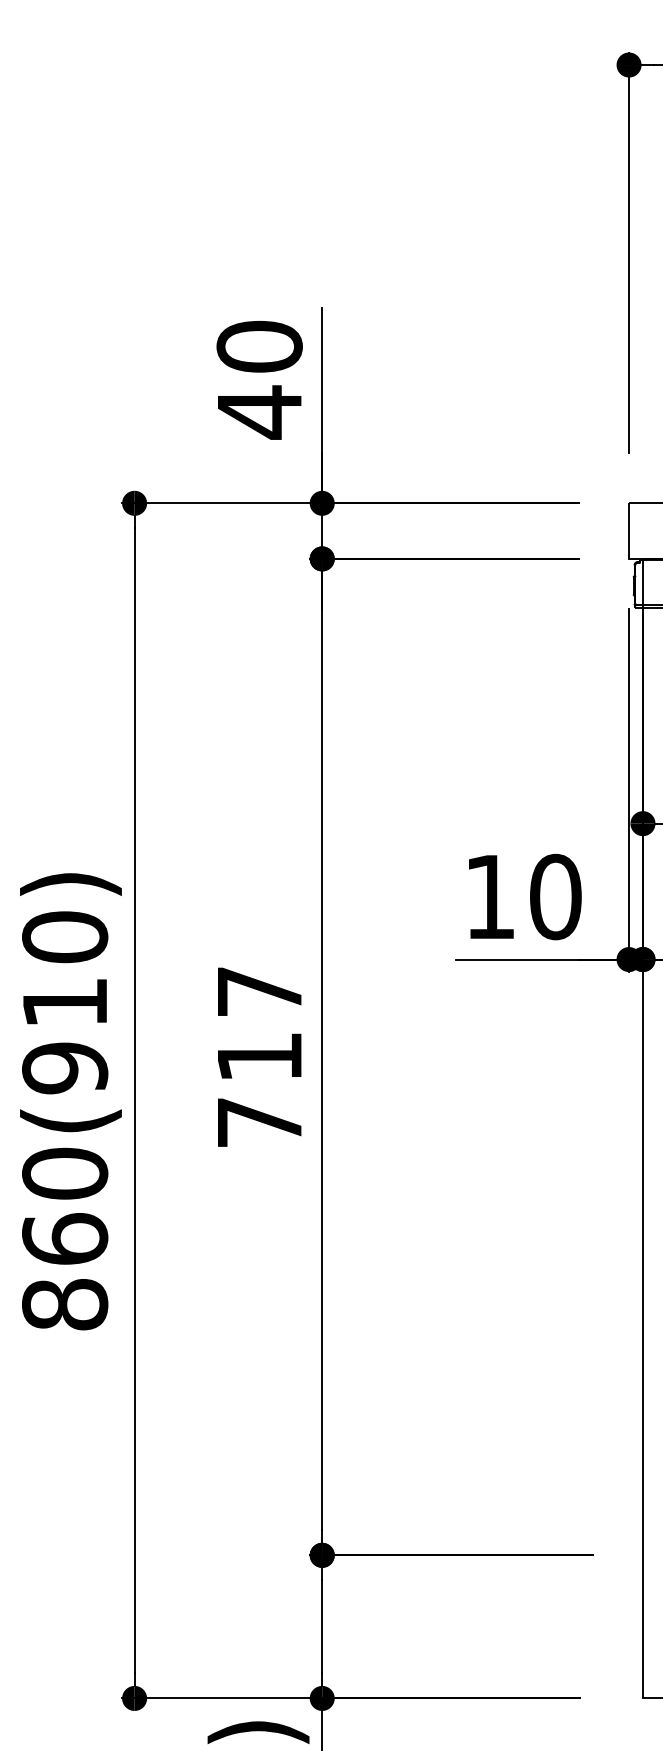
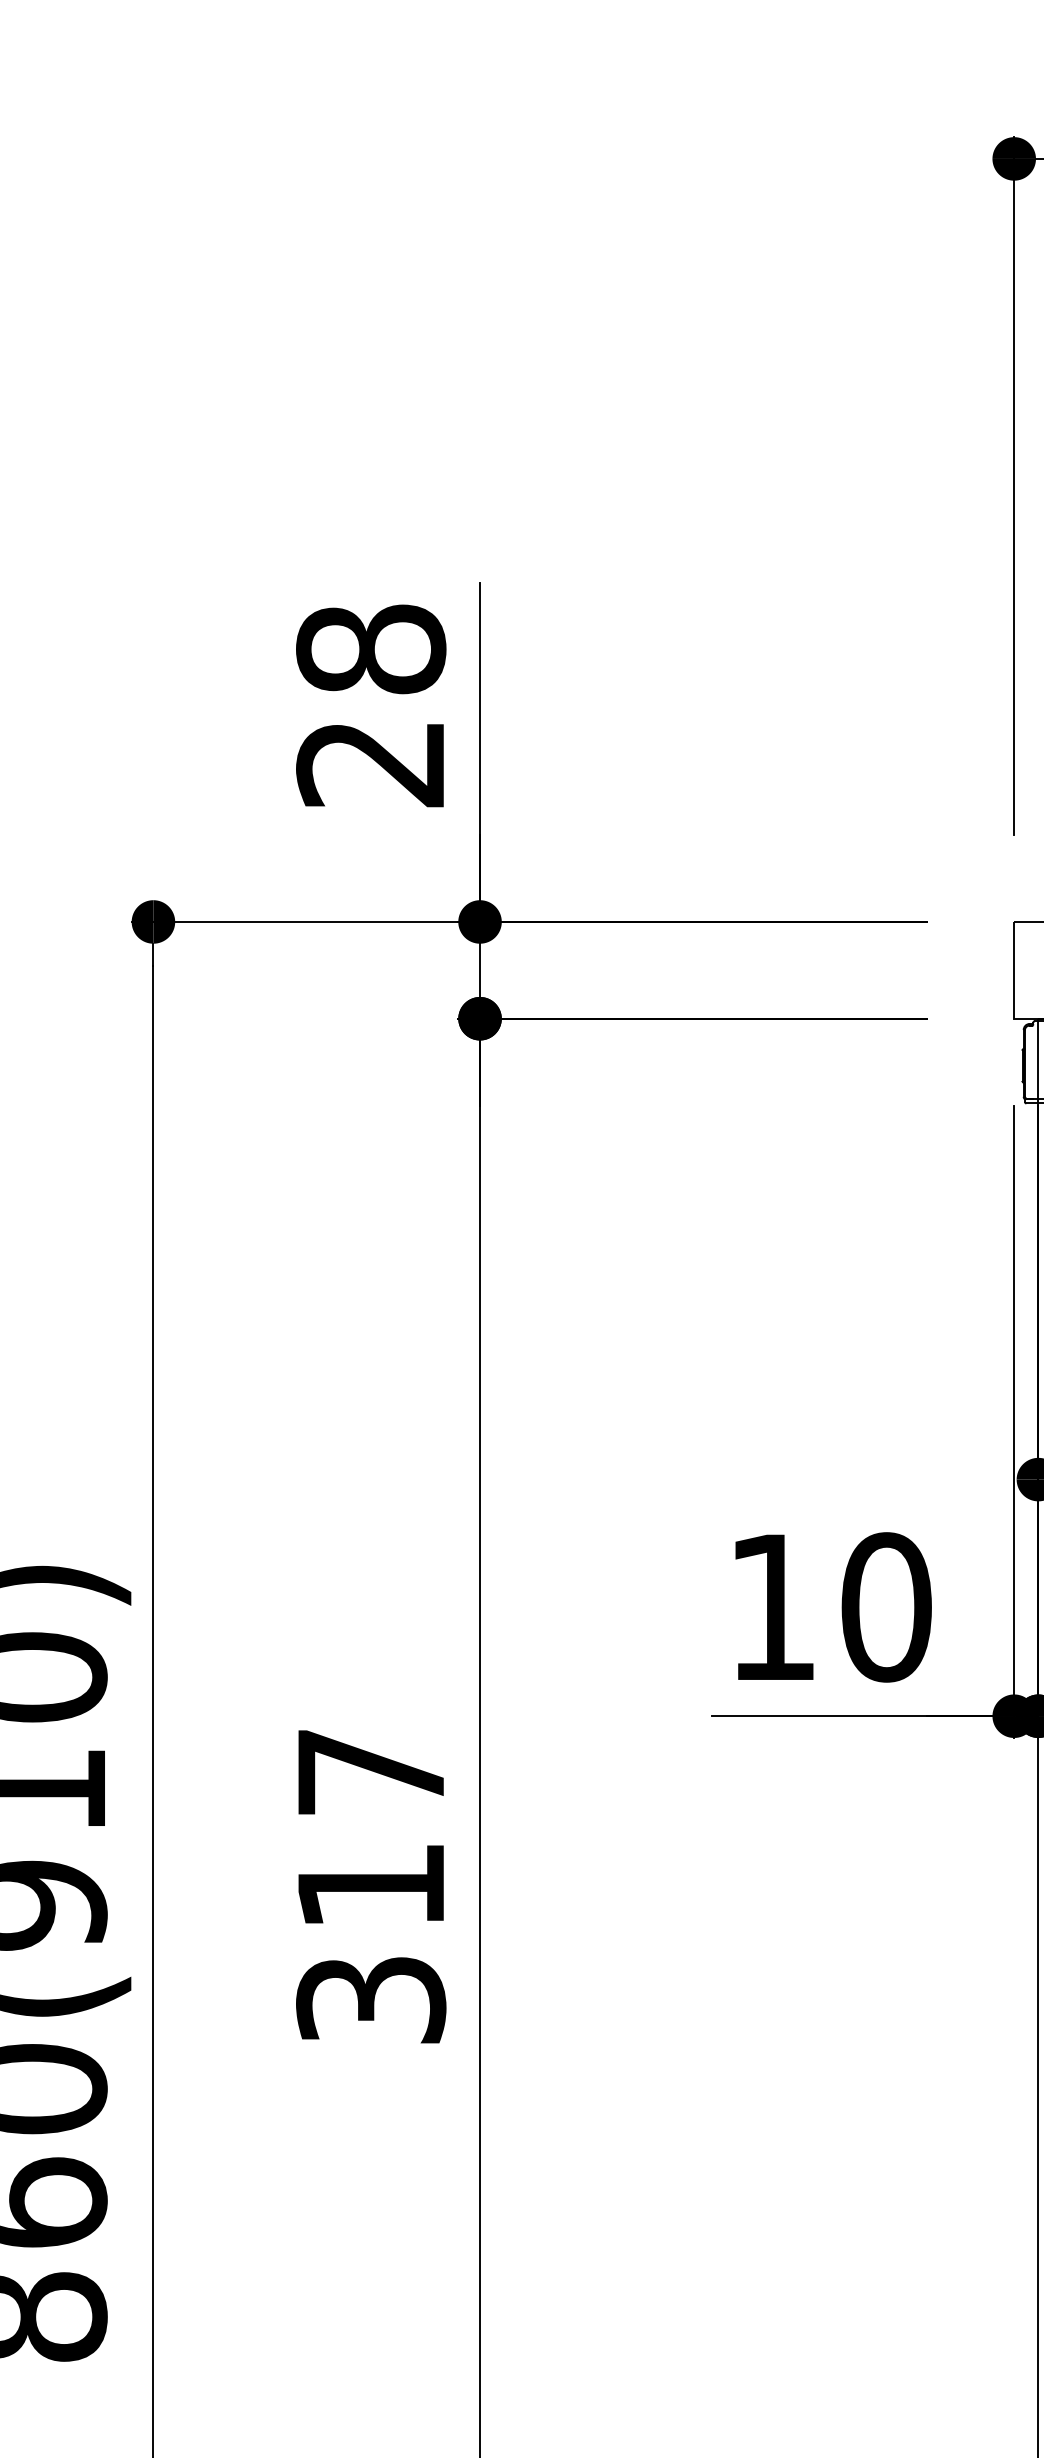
text: (259, 379) -> (370, 706), 40 -> 28
text: (259, 1122) -> (370, 1999), 717 -> 317

